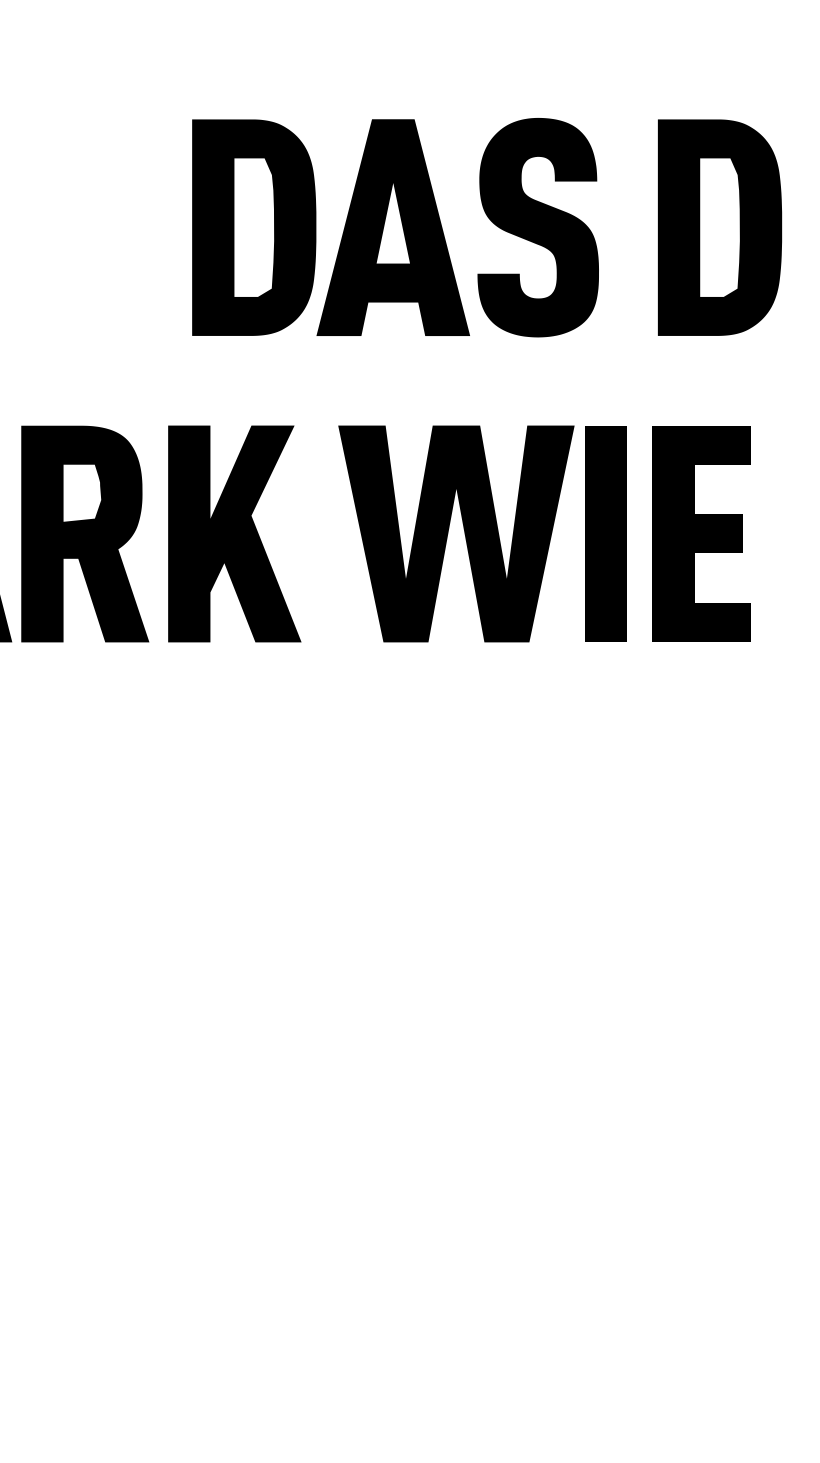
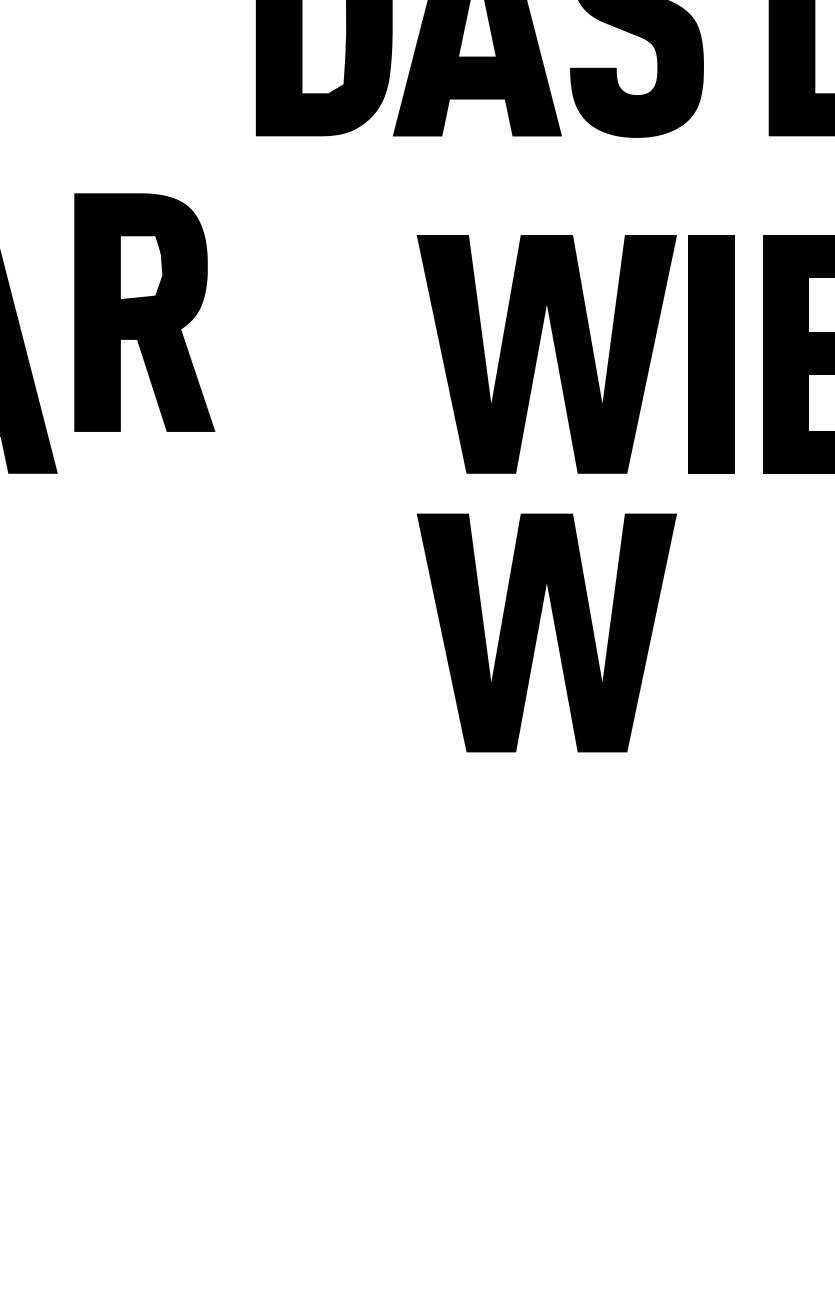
part: (85, 533) -> (145, 312), moved
fill: (234, 533) -> (302, 353), removed
part: (448, 786) -> (538, 632), added

